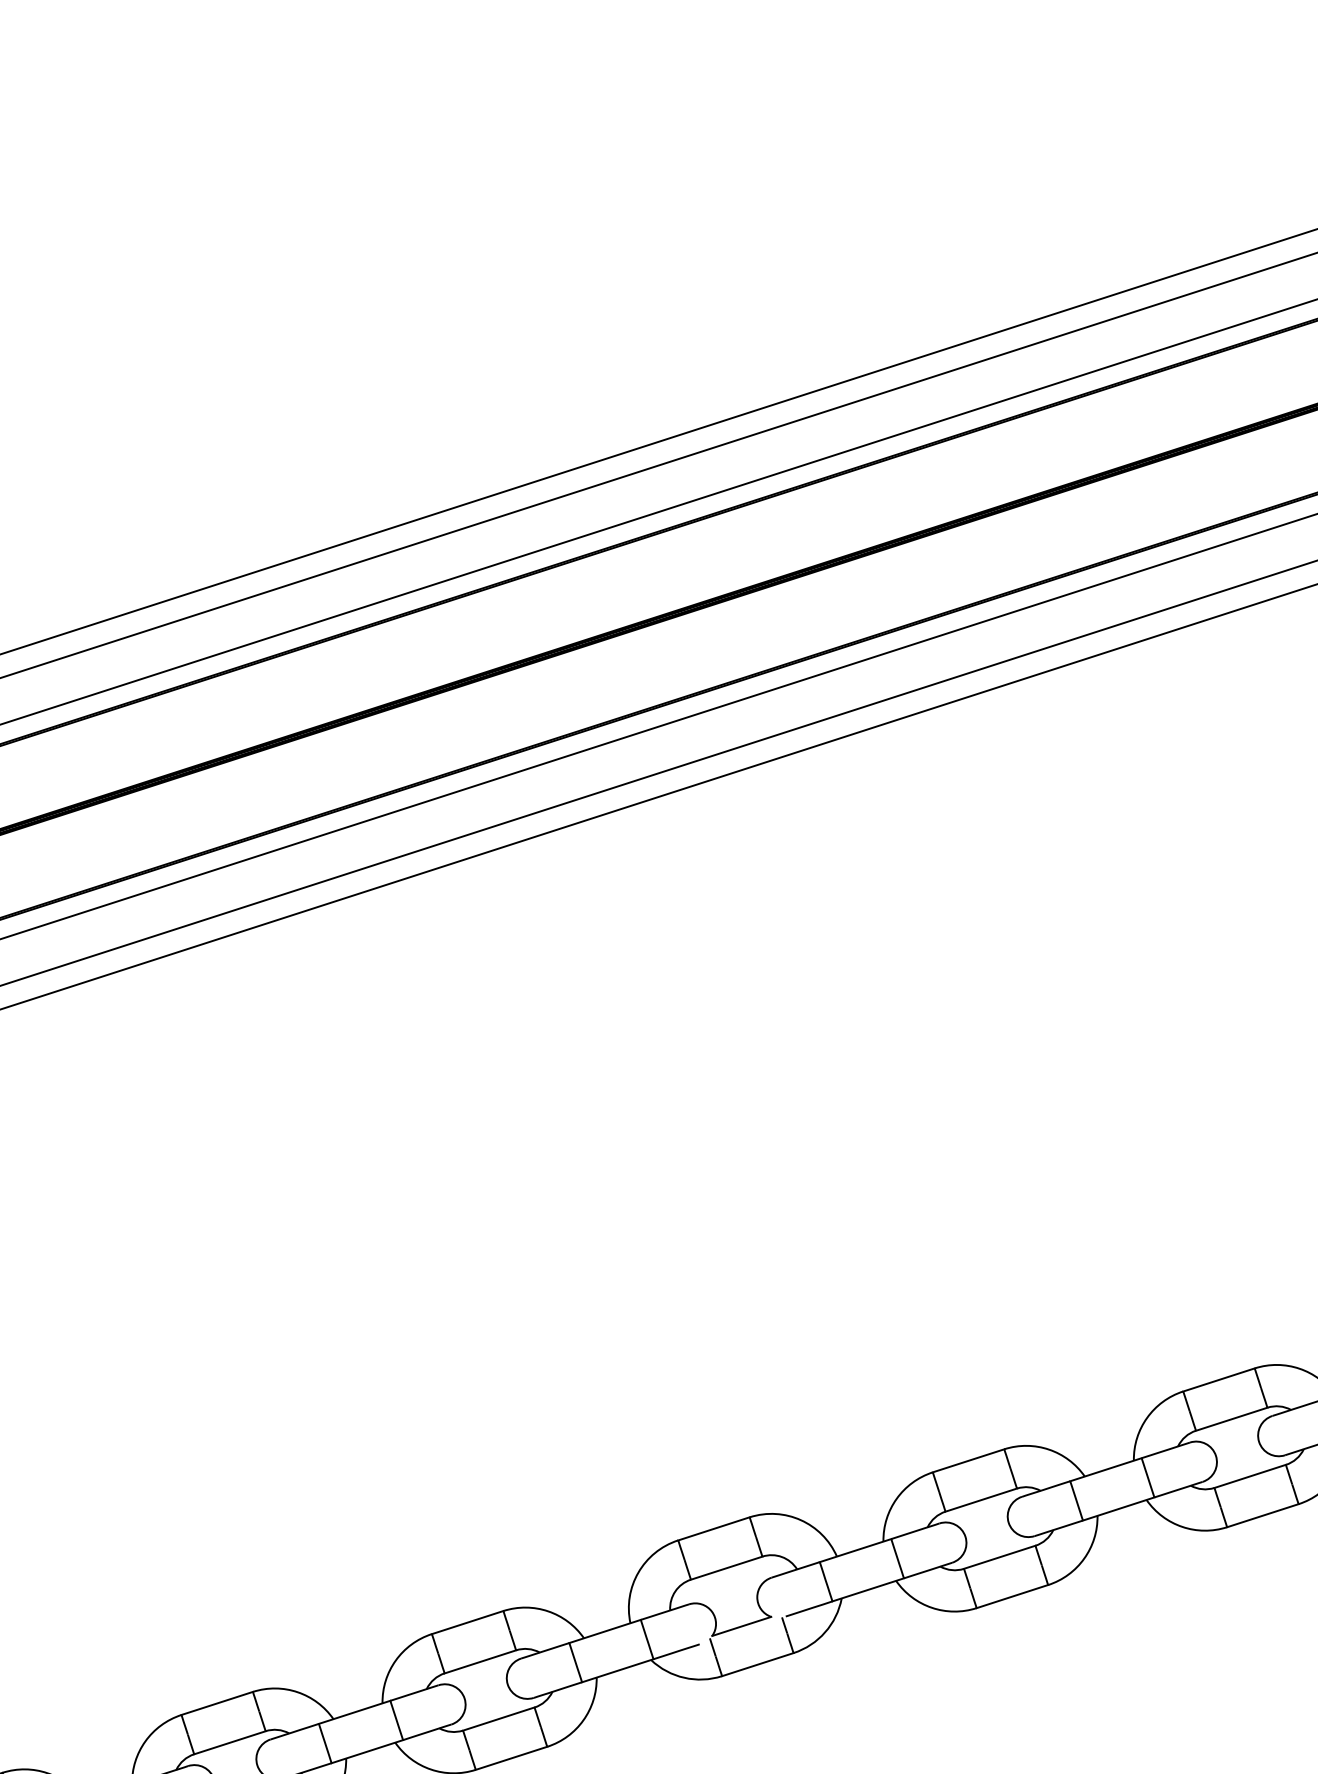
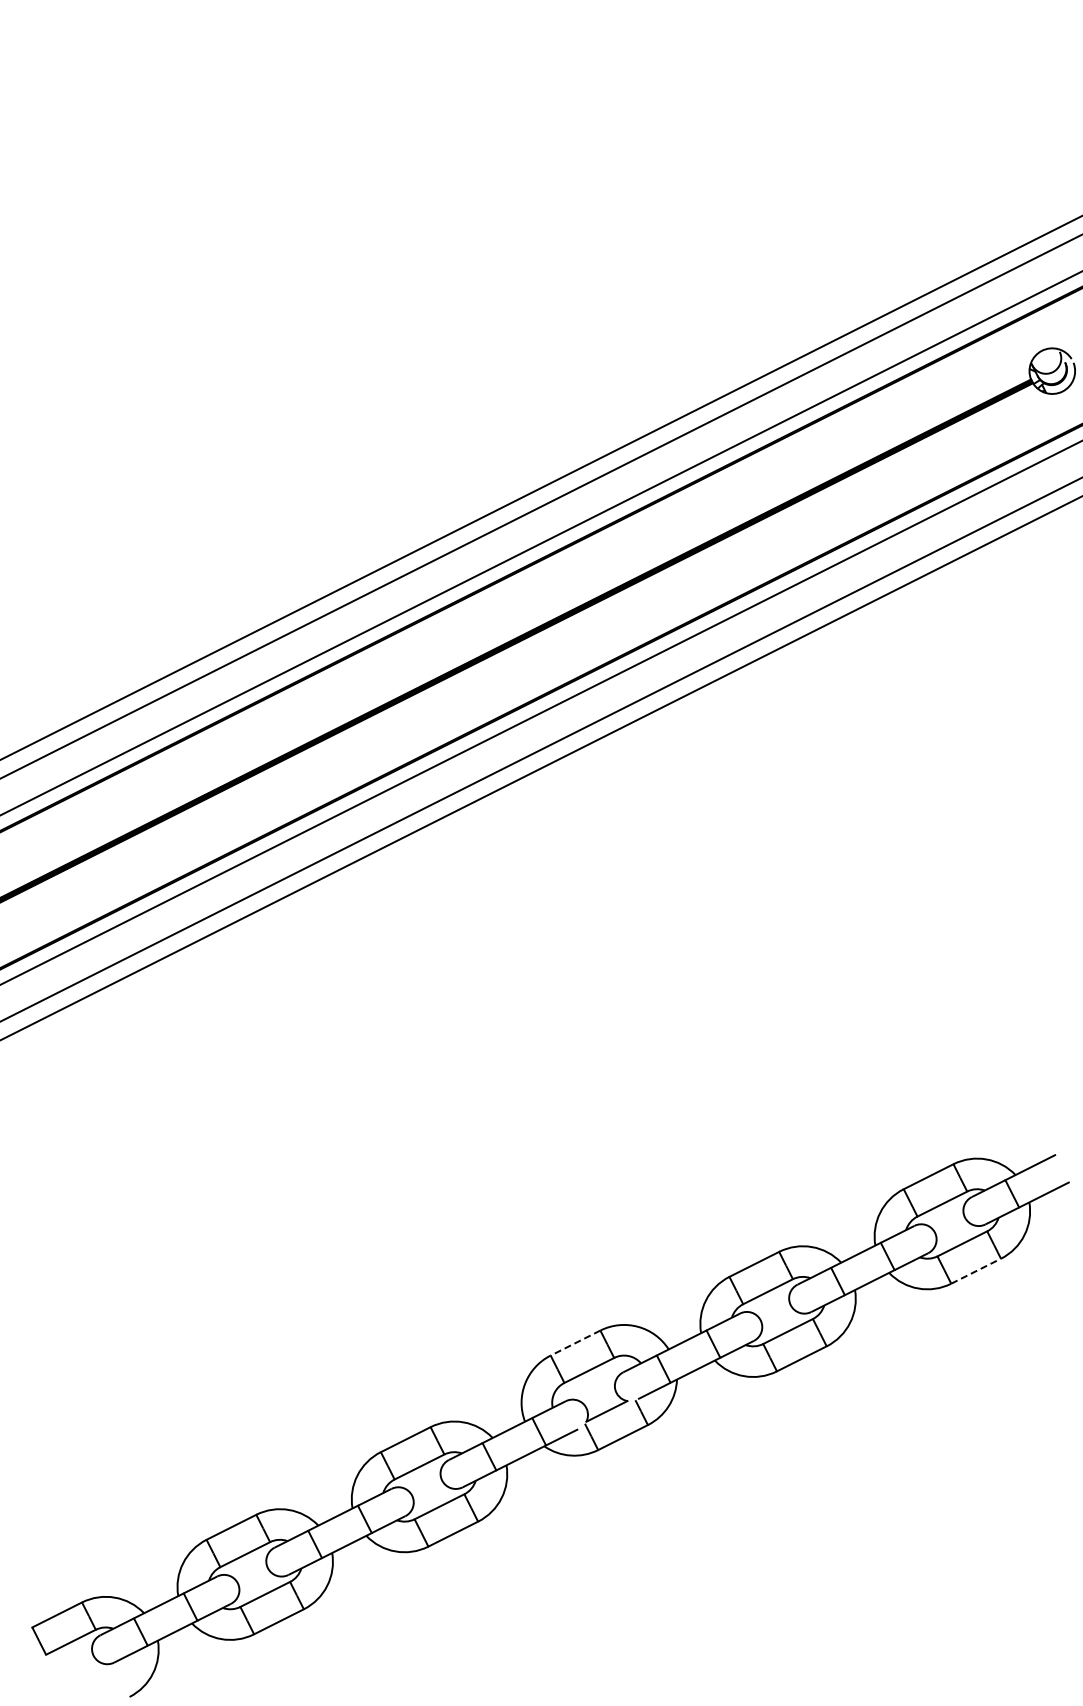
line: (1263, 1516) -> (976, 1271), solid -> dashed
line: (713, 1529) -> (575, 1343), solid -> dashed

